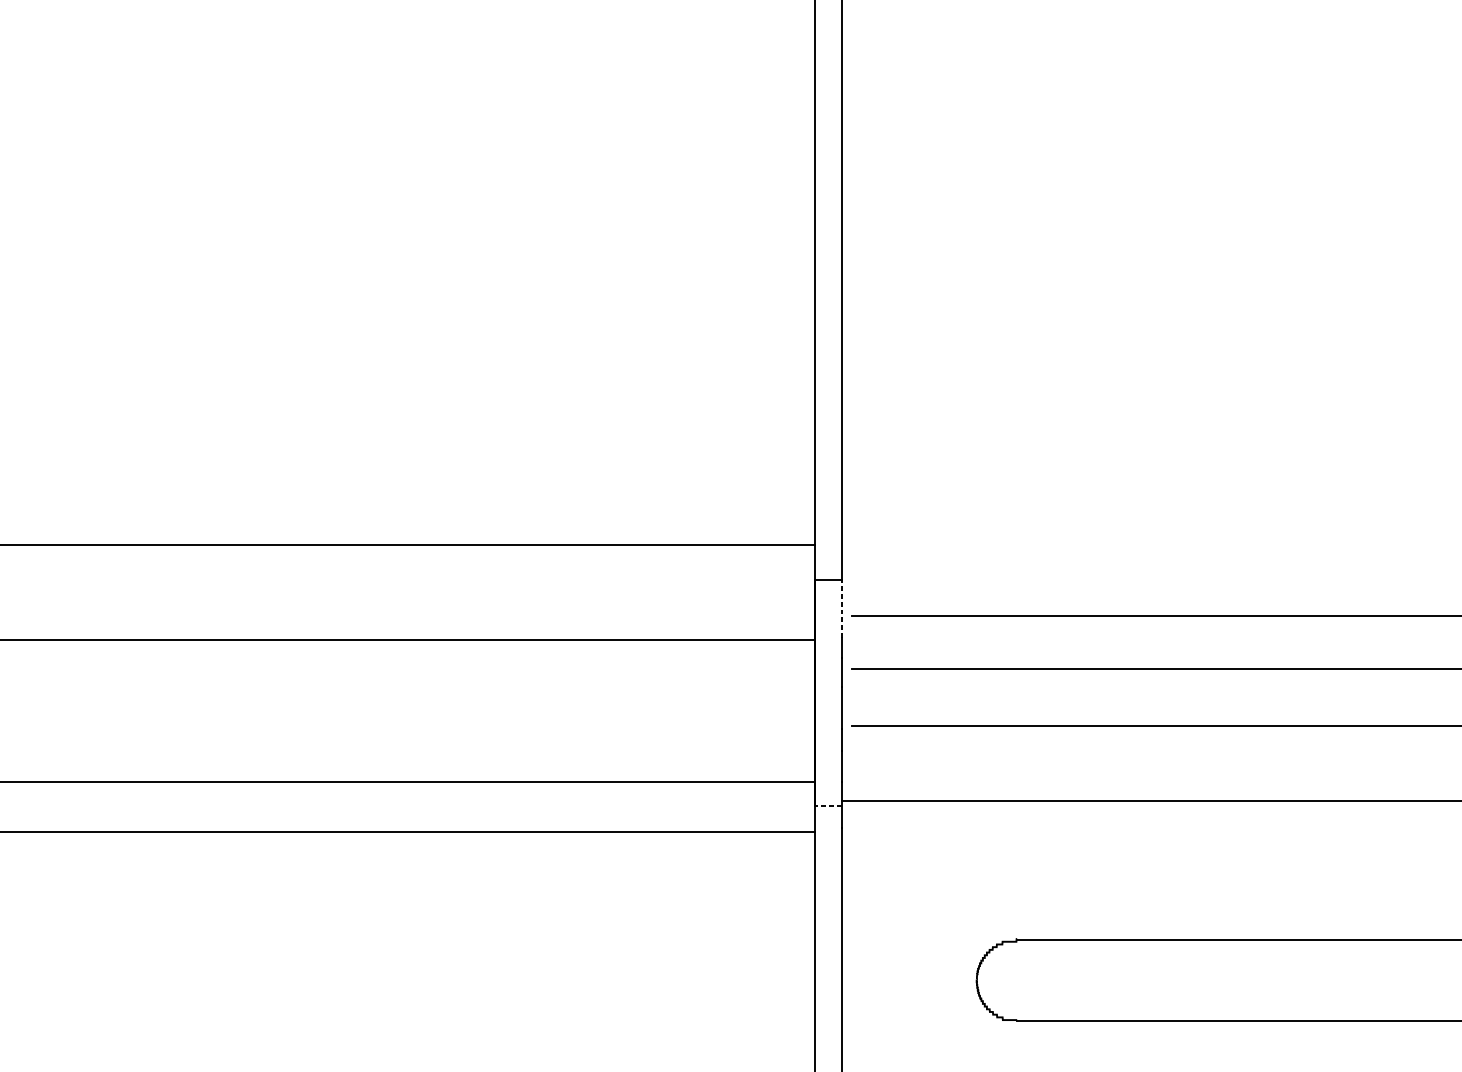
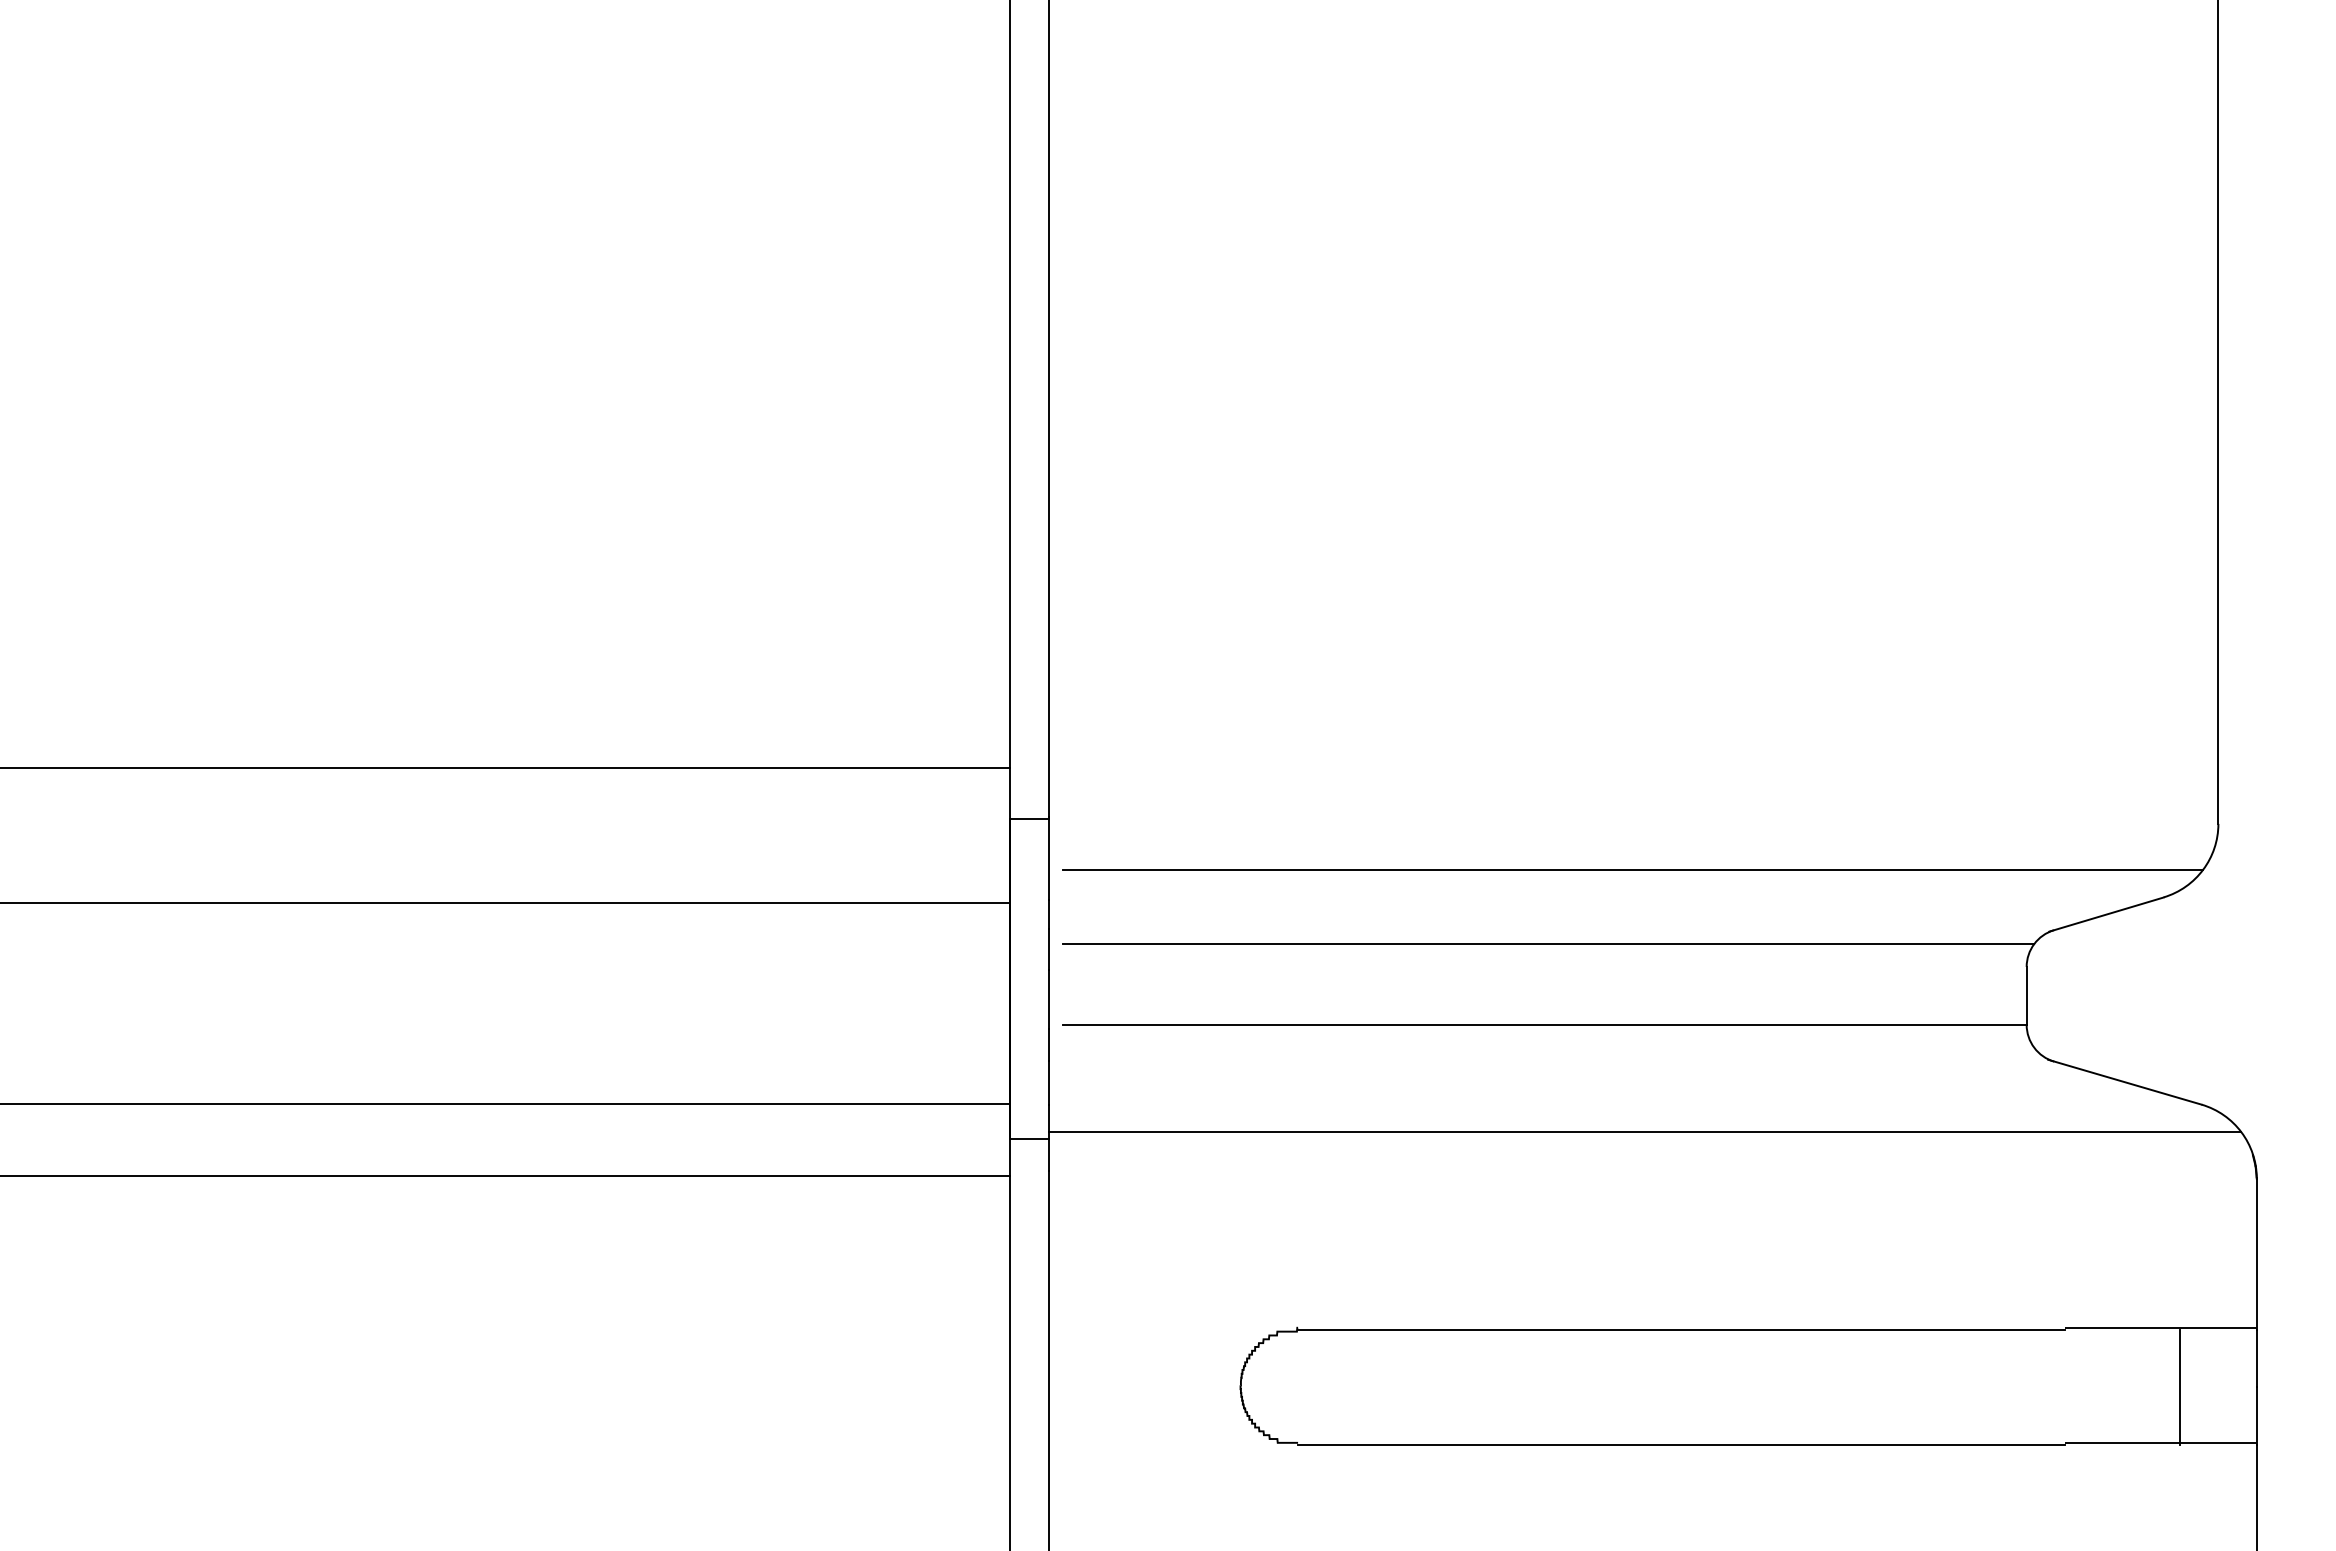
line: (841, 608) -> (1048, 858), dashed -> solid
line: (828, 805) -> (1029, 1138), dashed -> solid

